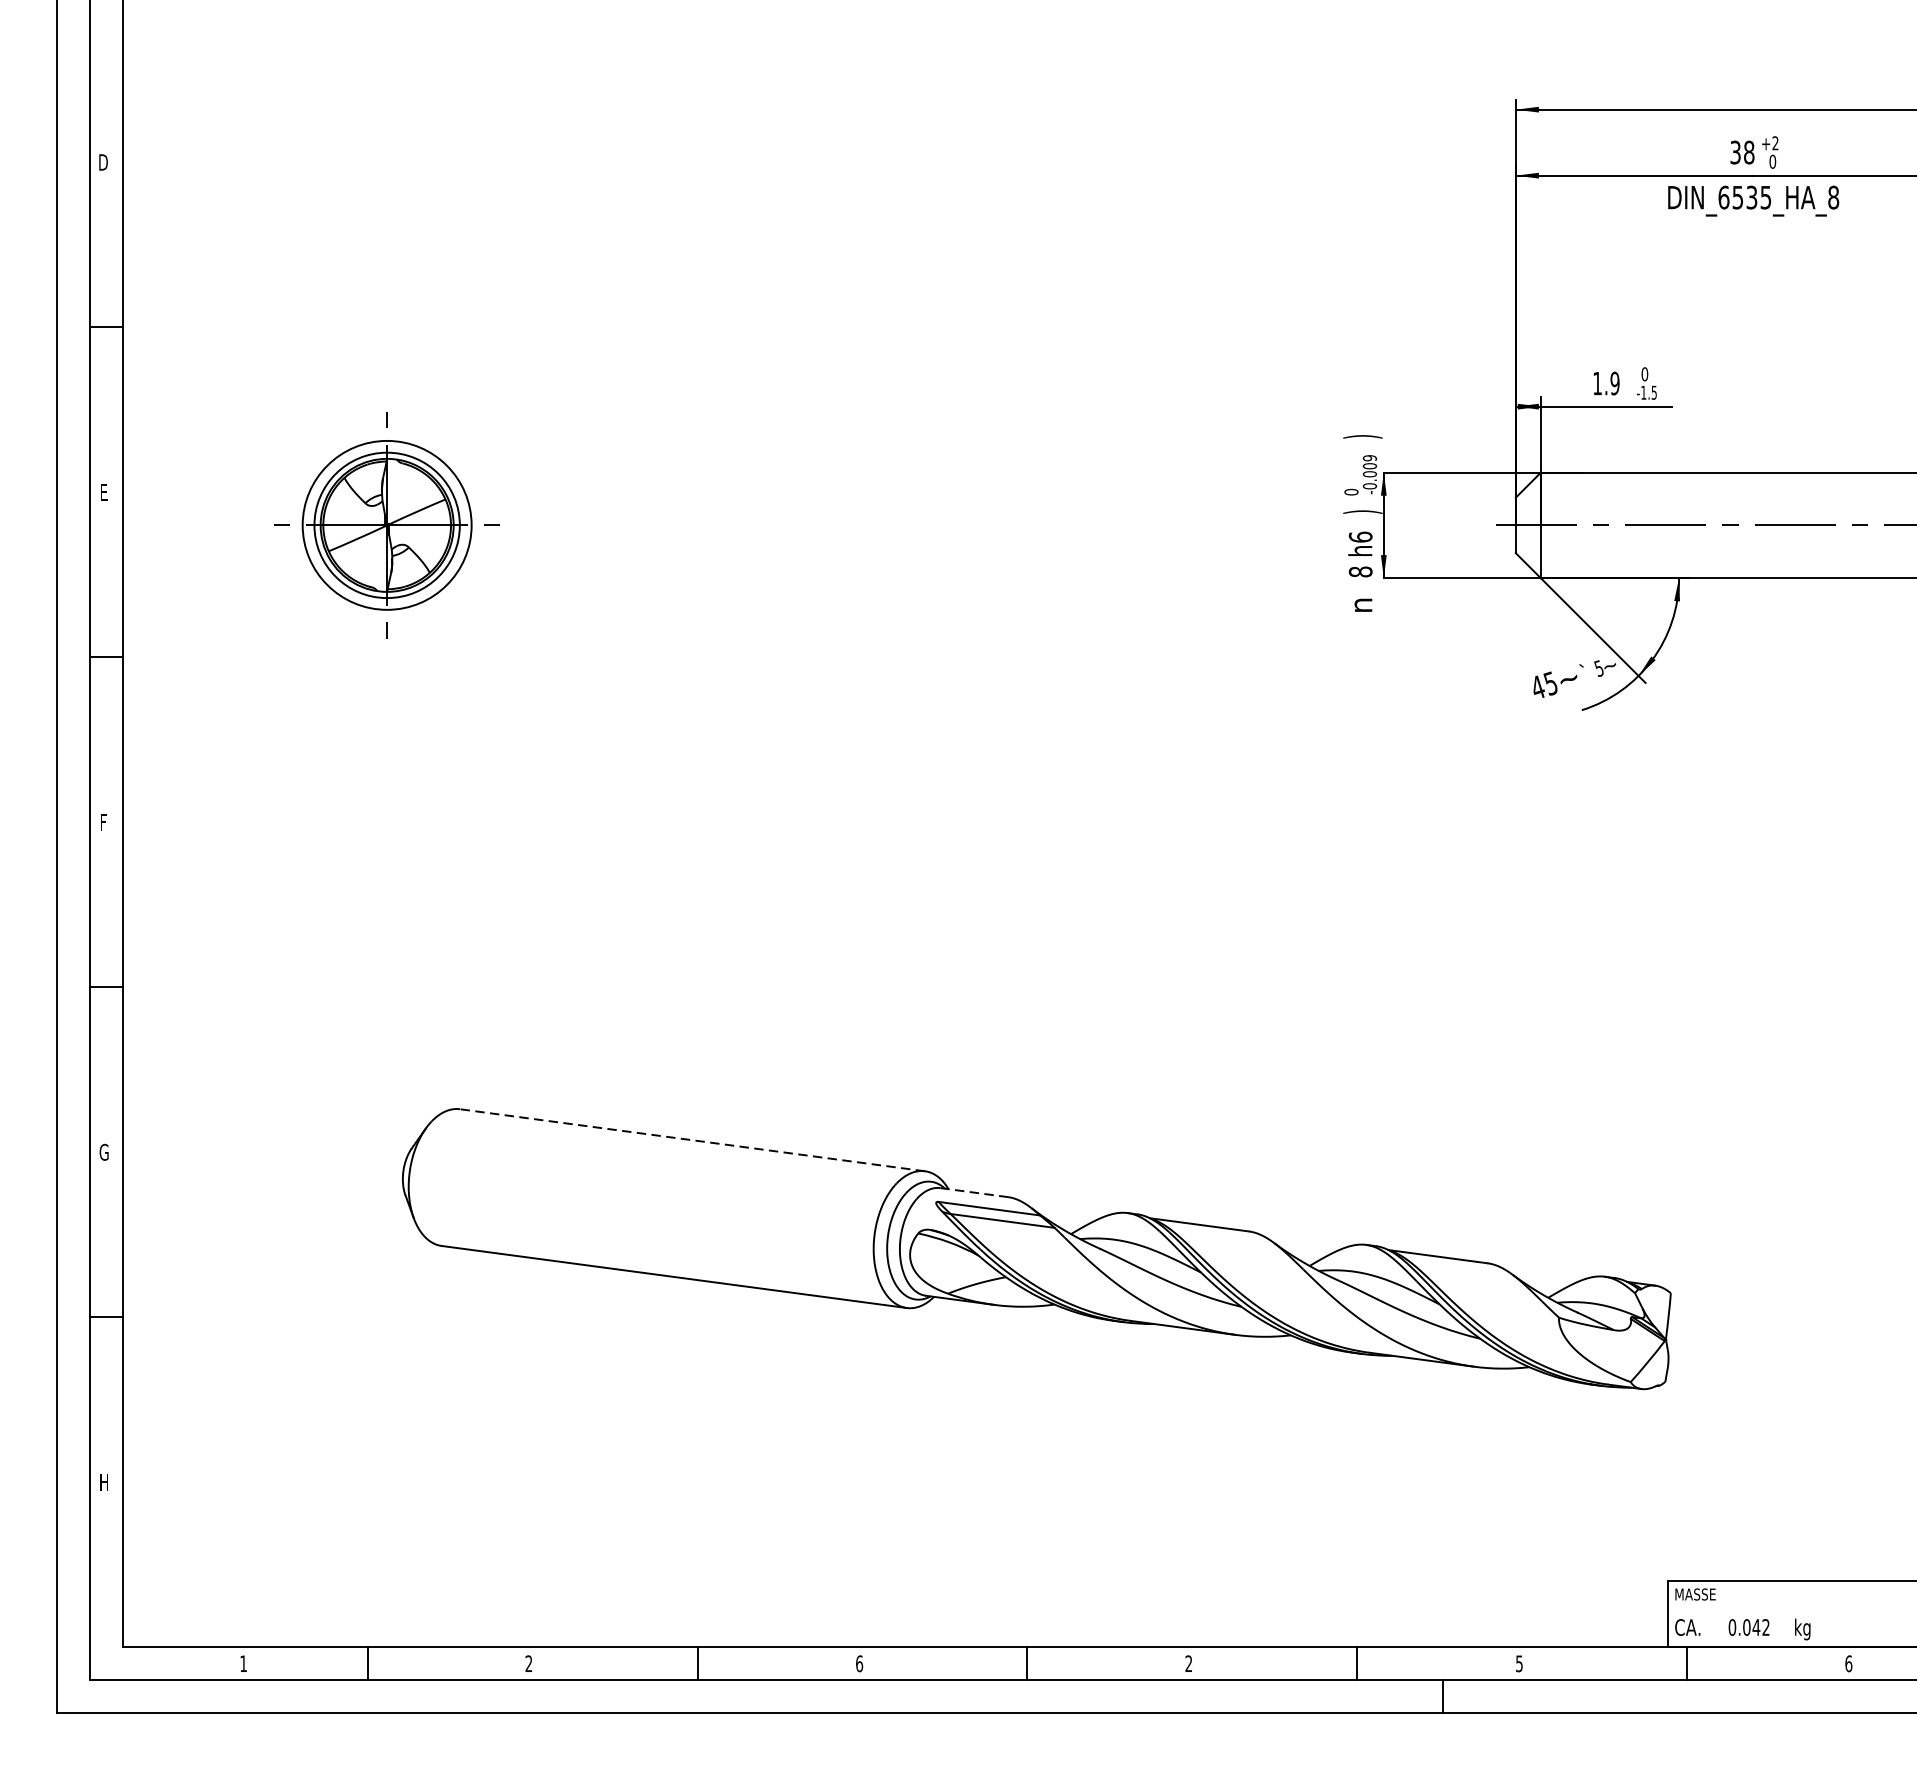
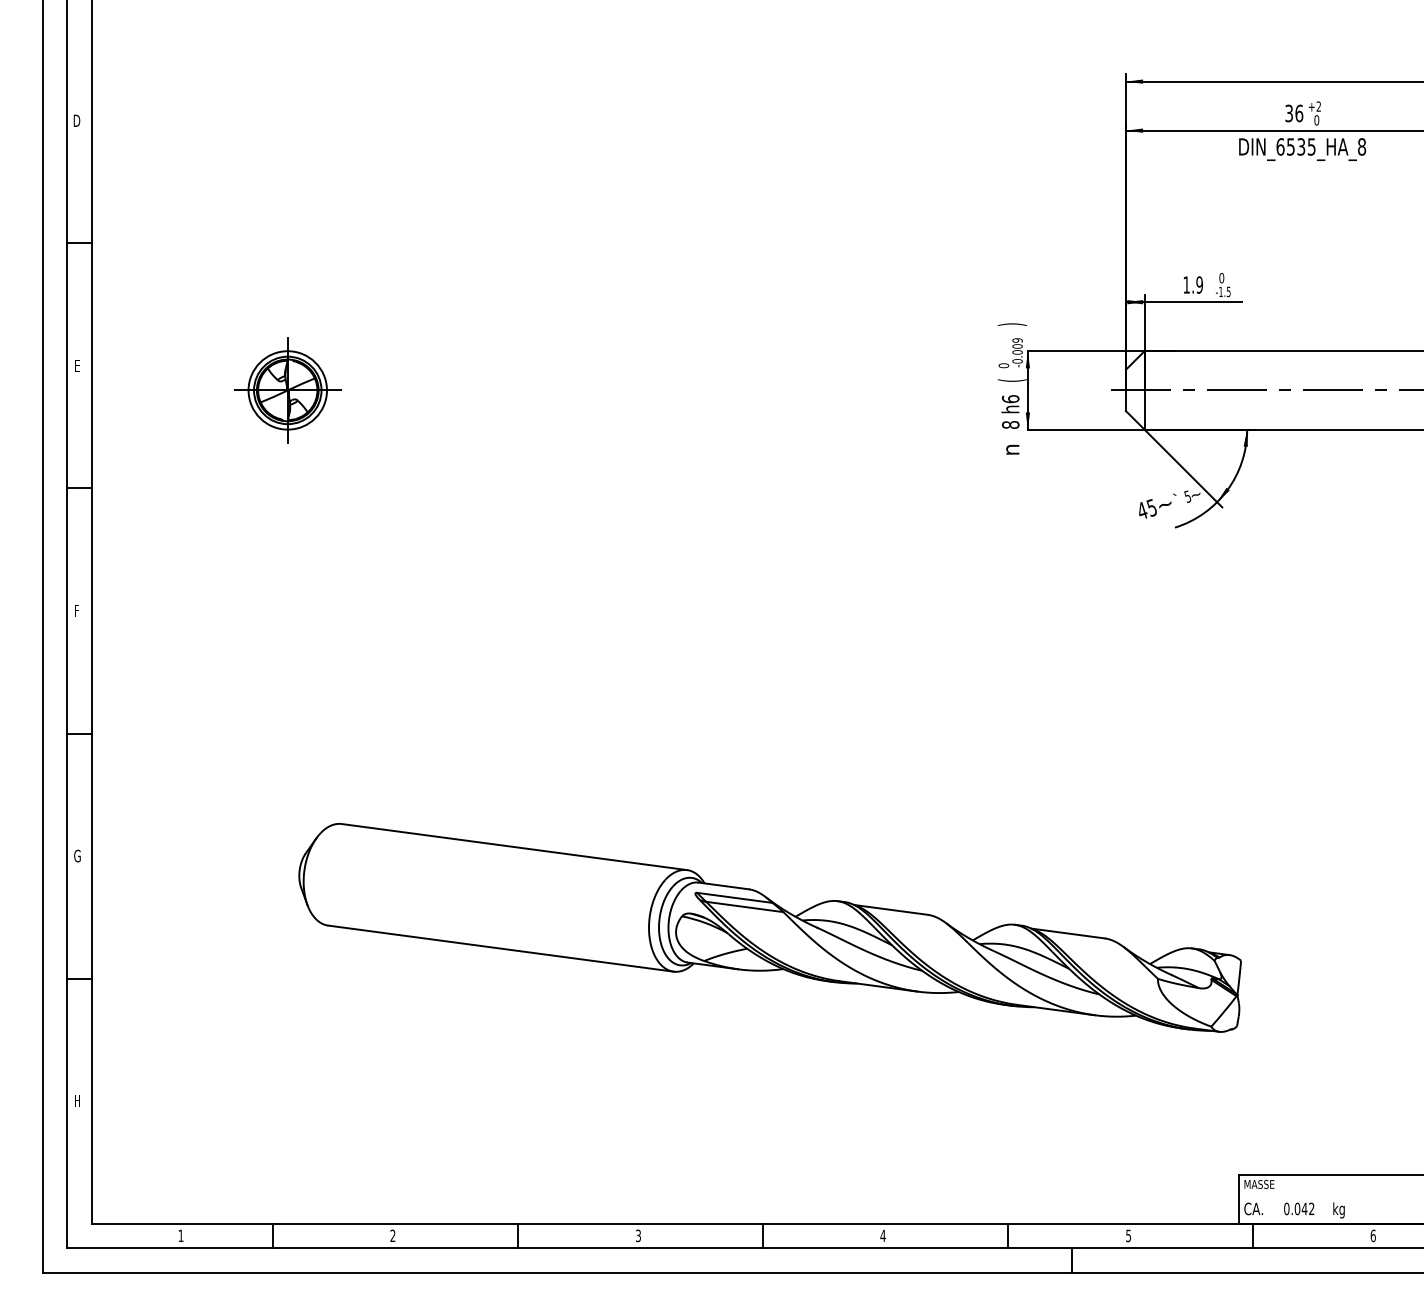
text: (1749, 152) -> (1299, 113), 38 -> 36
text: (1361, 512) -> (1011, 380), ) -> (
part: (386, 525) -> (287, 390), size x0.62
line: (691, 1140) -> (513, 847), dashed -> solid
line: (975, 1193) -> (724, 886), dashed -> solid
text: (859, 1663) -> (638, 1235), 6 -> 3
text: (1188, 1663) -> (882, 1235), 2 -> 4

